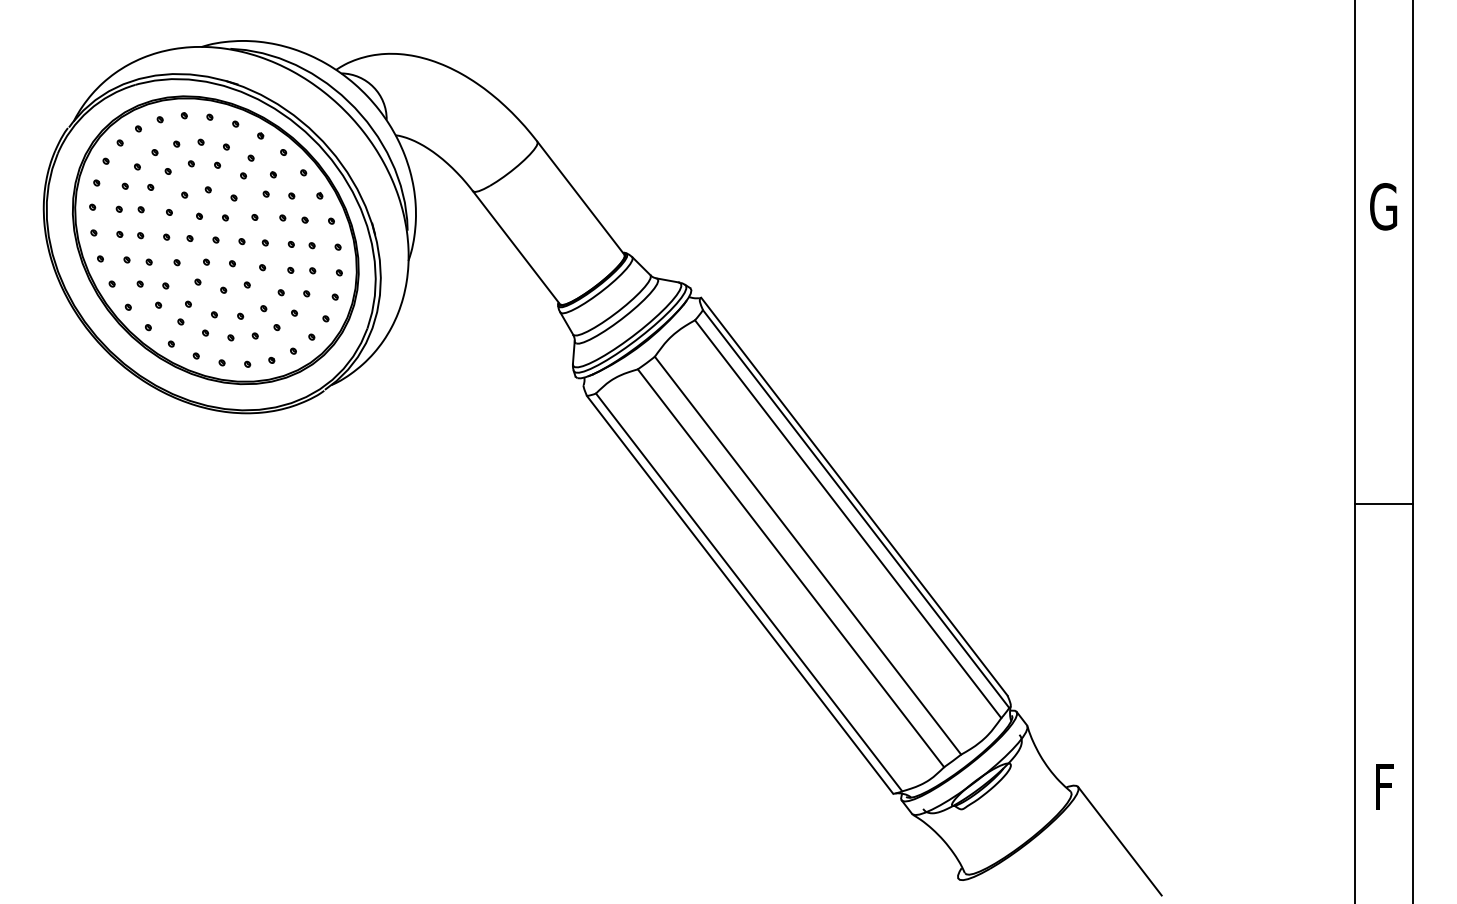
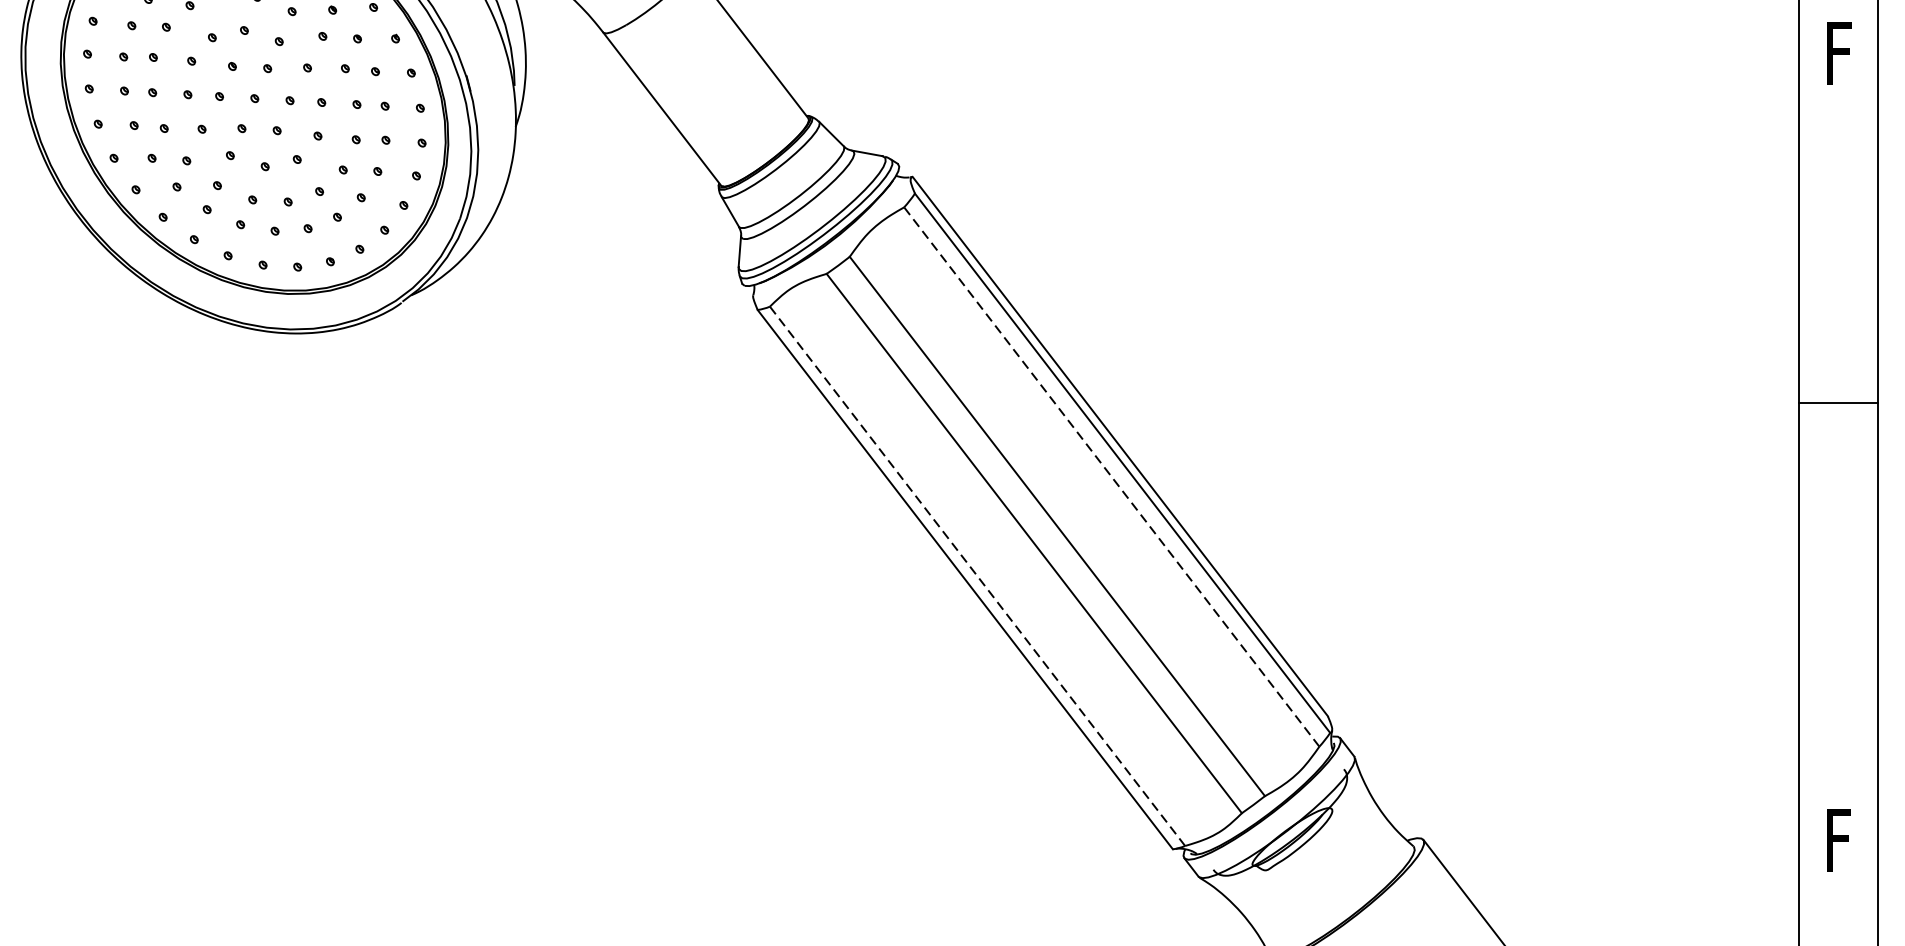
text: (1383, 206) -> (1837, 53), G -> F
line: (1384, 503) -> (1838, 402), moved
line: (847, 518) -> (1110, 476), solid -> dashed
line: (748, 592) -> (976, 576), solid -> dashed

